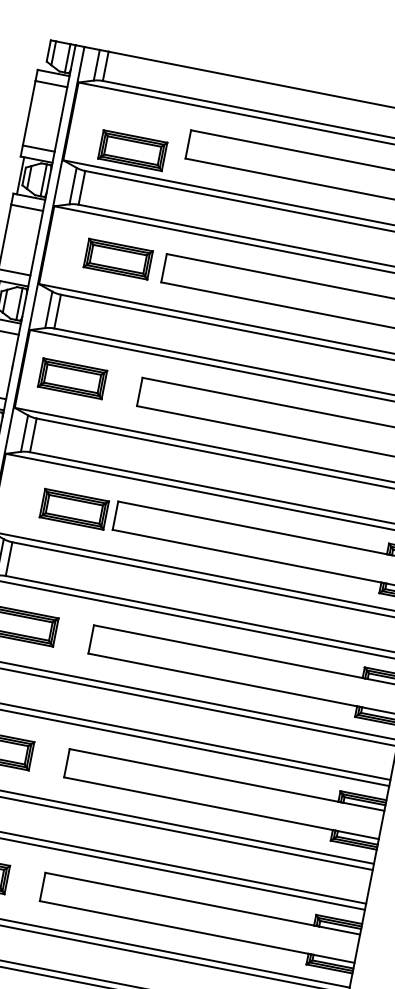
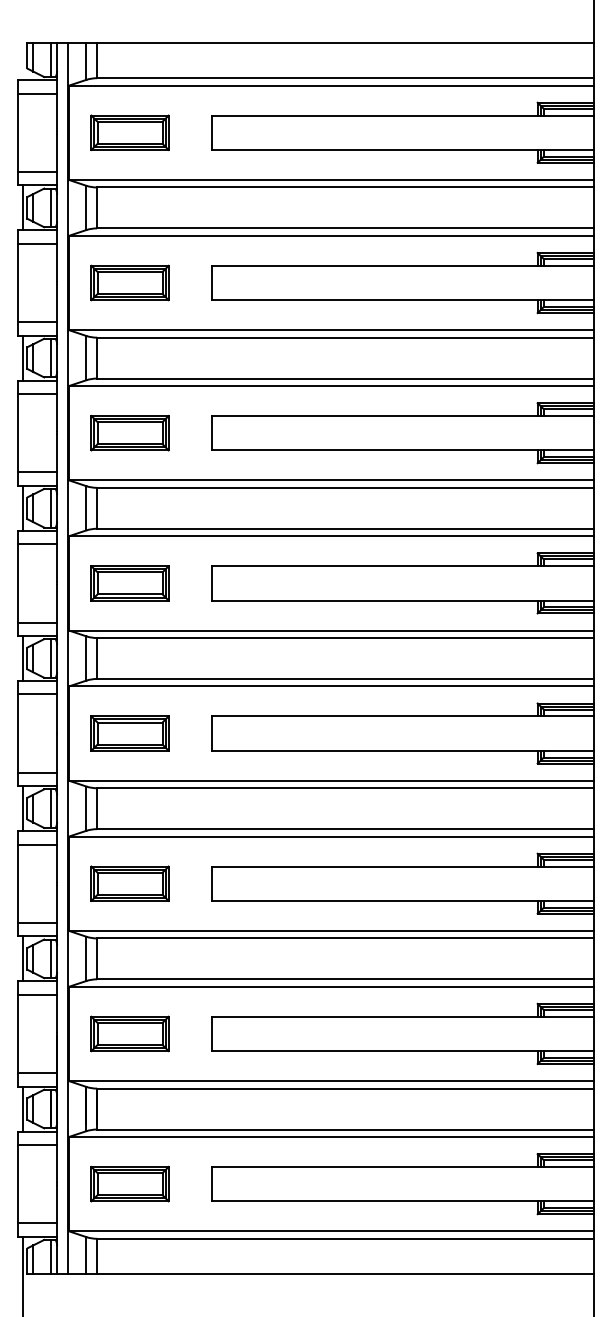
part: (132, 150) -> (129, 132), moved
part: (117, 258) -> (129, 282), moved
part: (73, 509) -> (129, 583), moved

